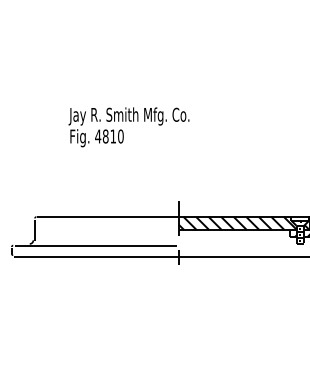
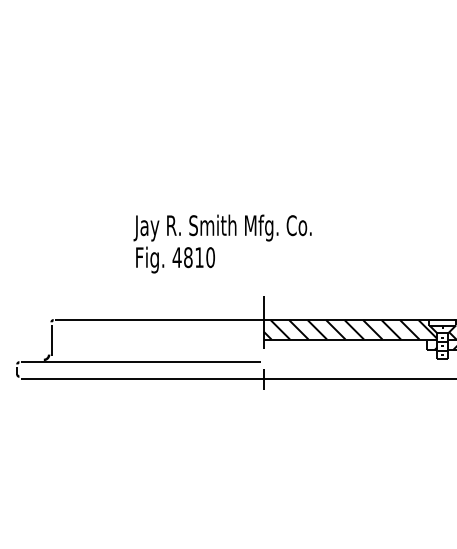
text: (128, 127) -> (221, 244), moved

